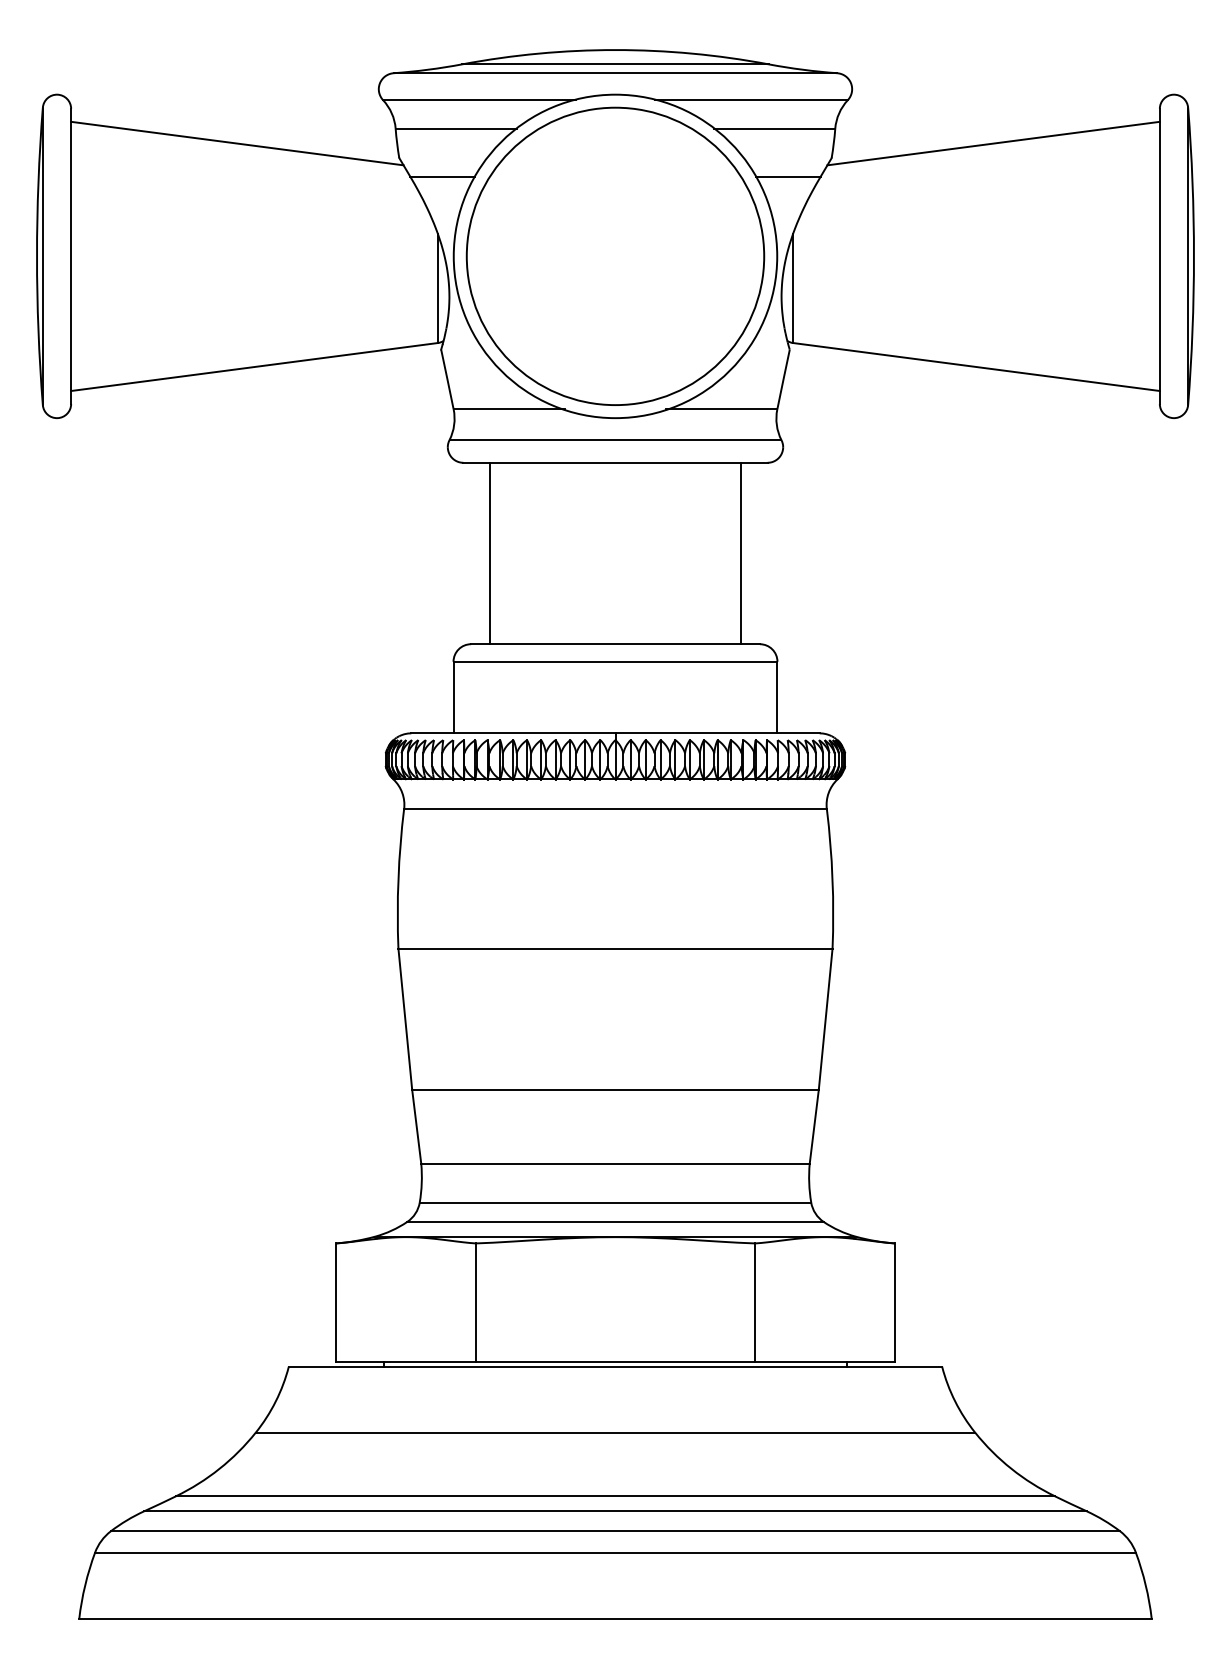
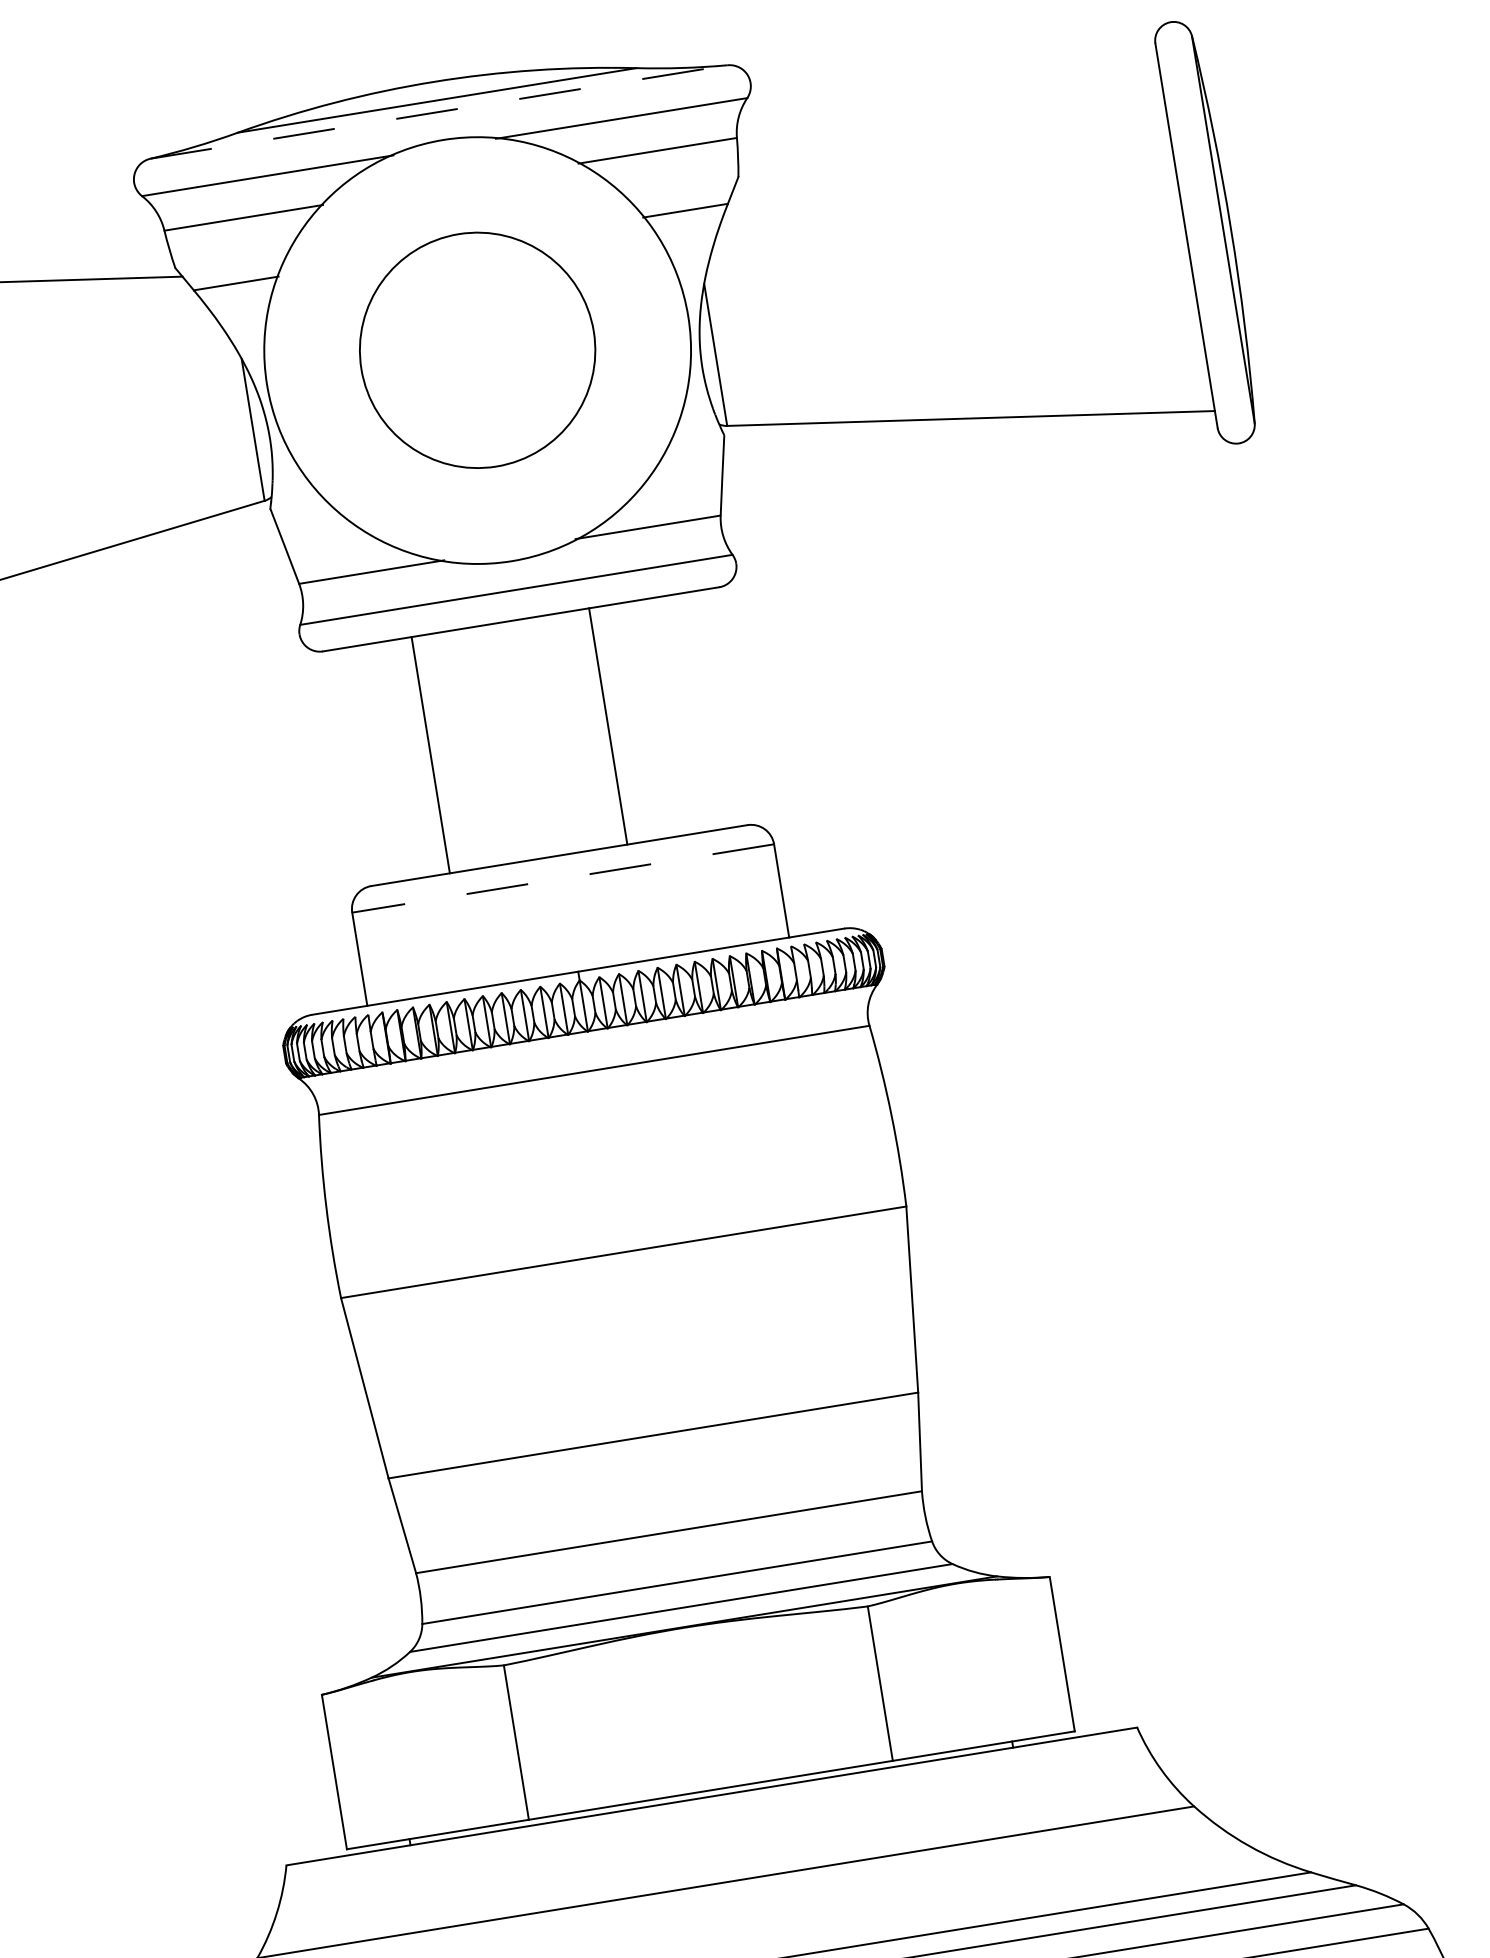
line: (615, 73) -> (439, 112), solid -> dashed
line: (993, 143) -> (946, 123), removed
circle: (615, 255) -> (477, 349), size x0.6
line: (490, 553) -> (430, 755), moved
line: (740, 553) -> (608, 726), moved
line: (615, 661) -> (563, 878), solid -> dashed

